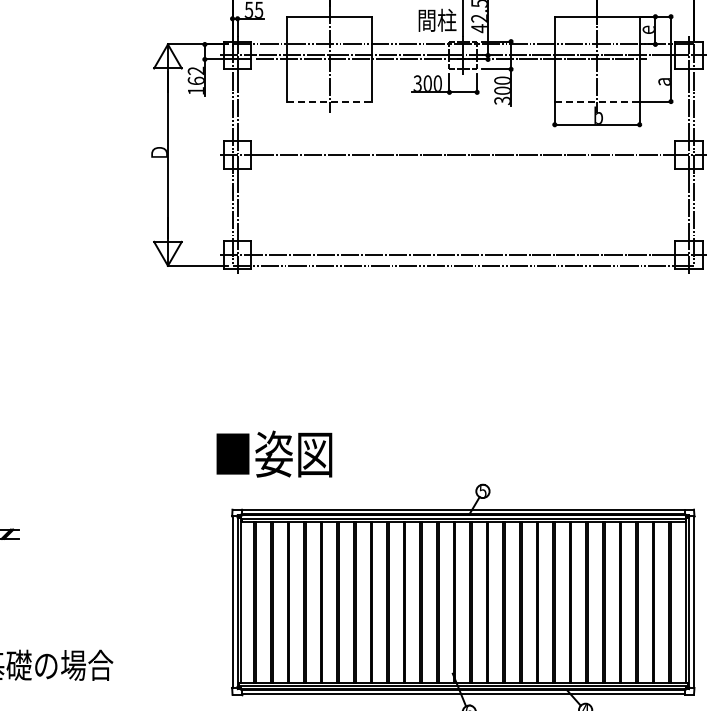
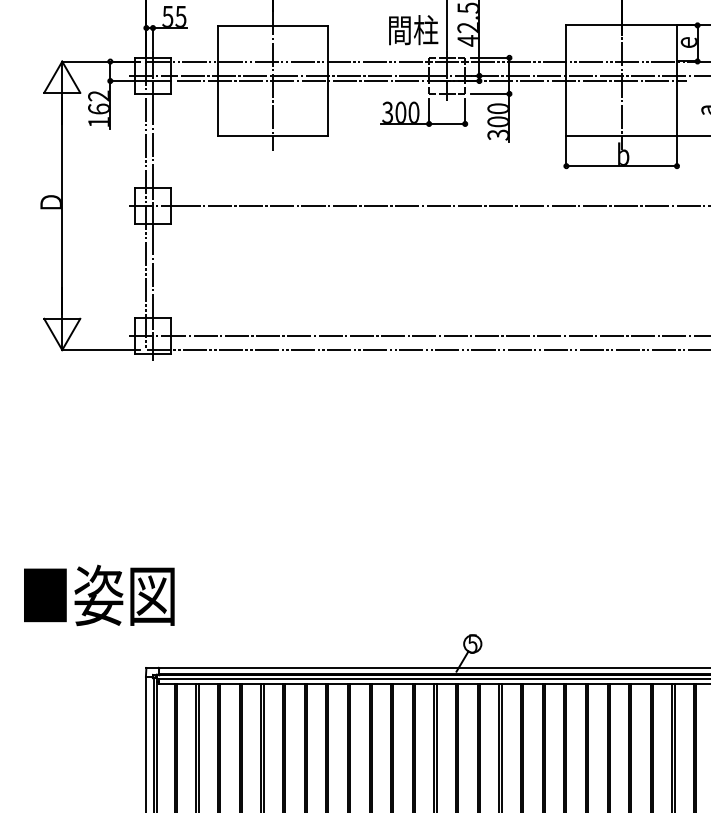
line: (330, 101) -> (274, 135), dashed -> solid
line: (597, 101) -> (622, 135), dashed -> solid
text: (274, 453) -> (99, 594), moved

